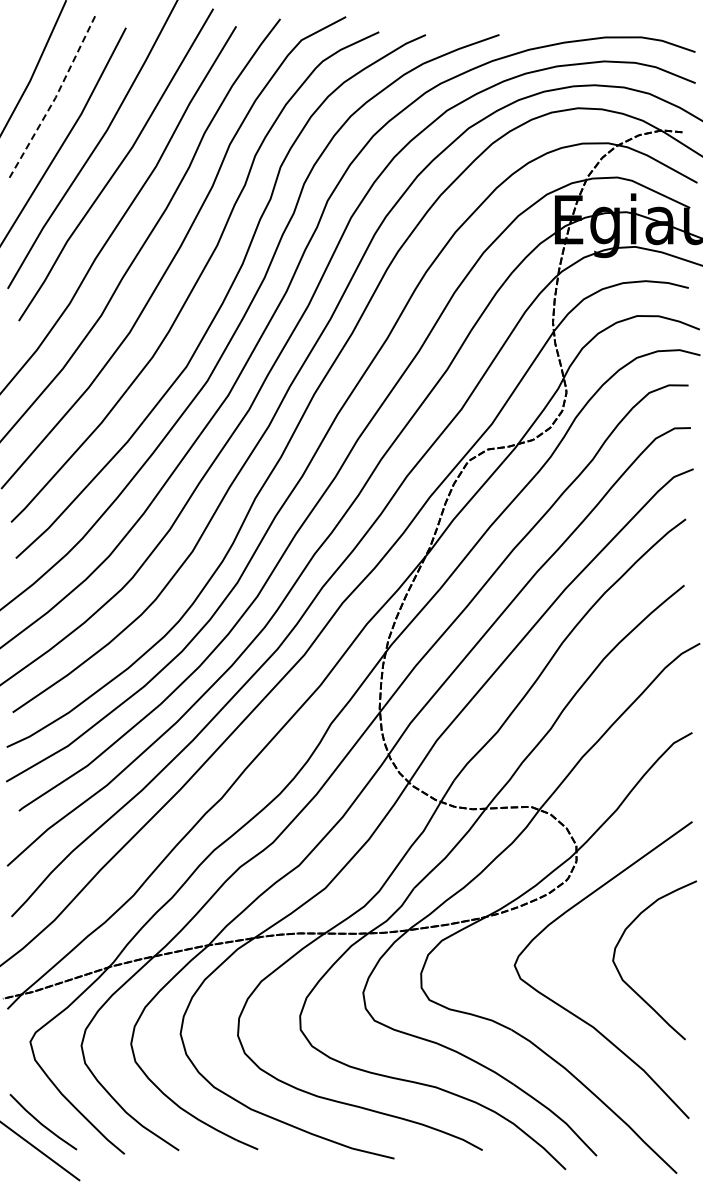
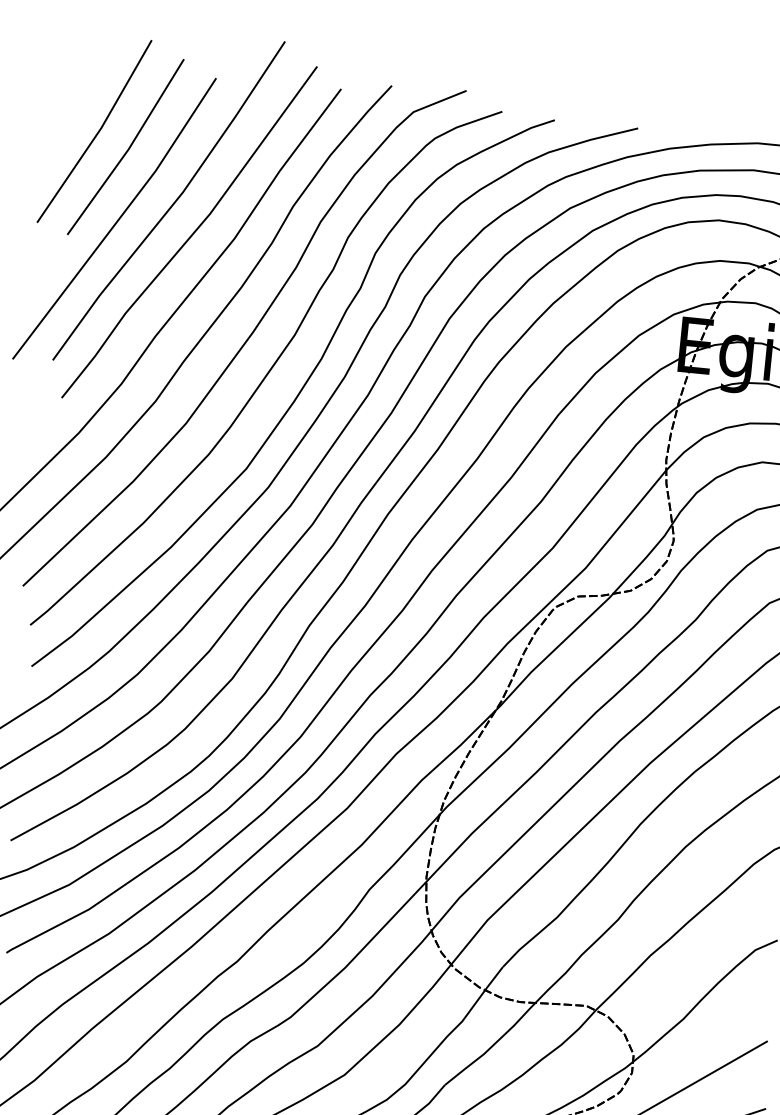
line: (55, 97) -> (128, 149), dashed -> solid

